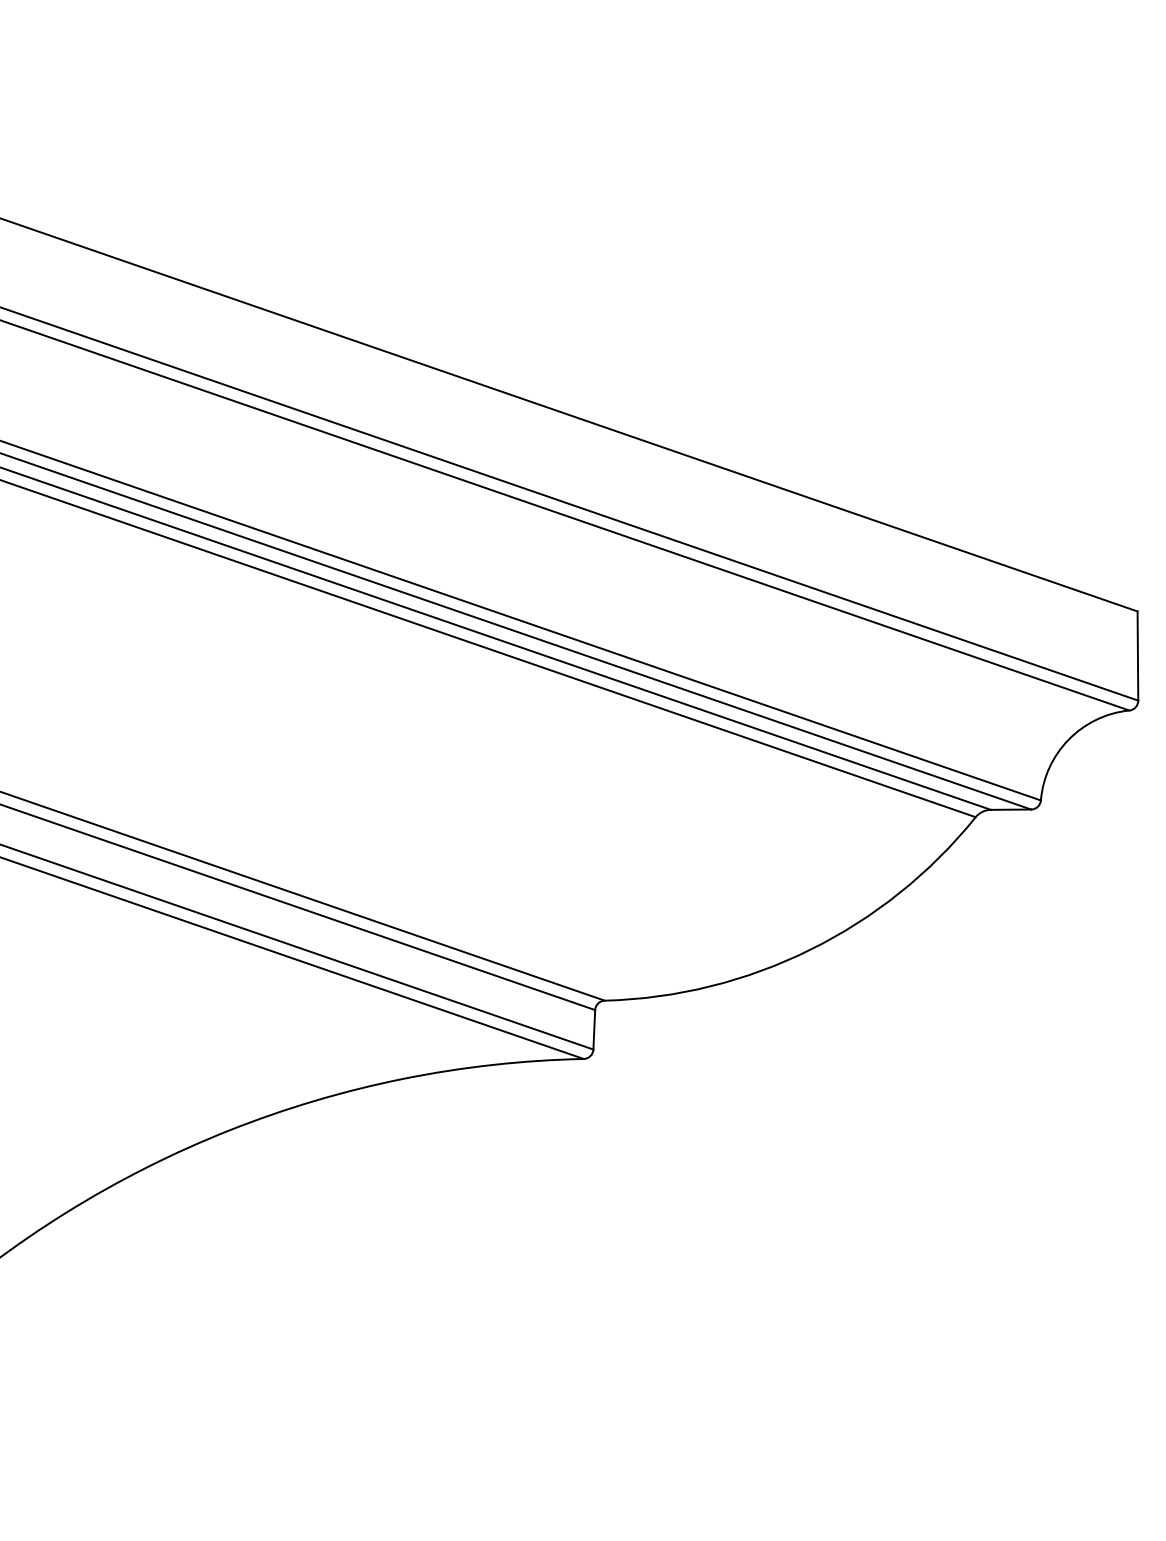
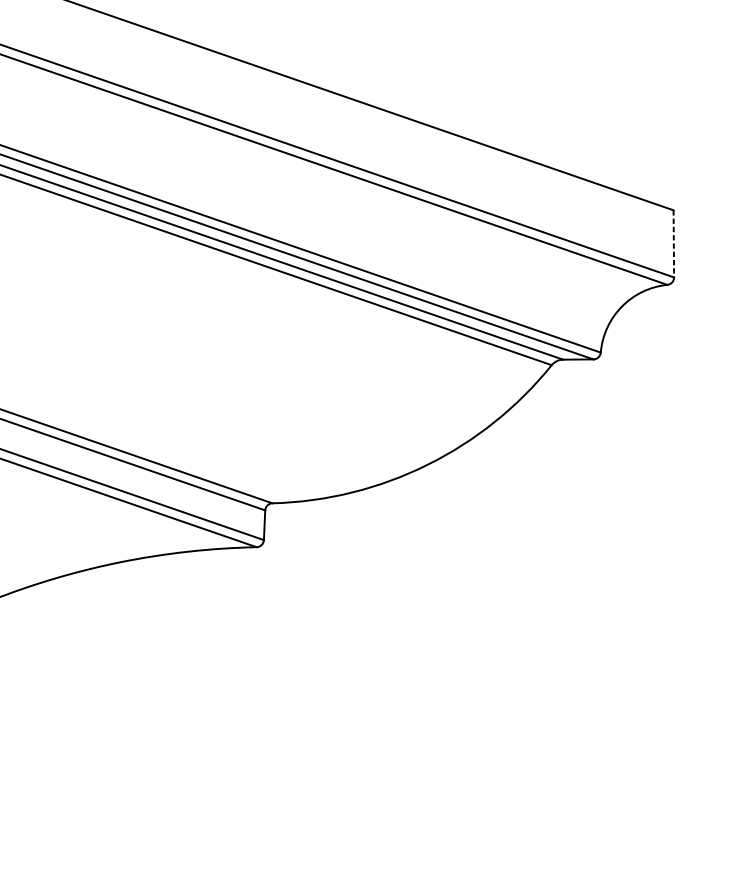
line: (1137, 656) -> (673, 244), solid -> dashed

